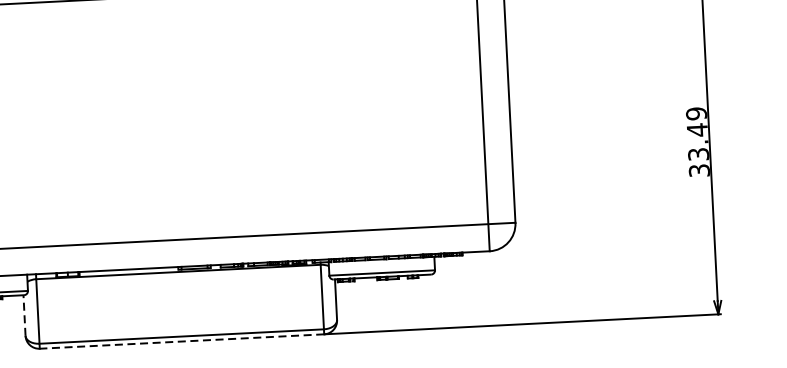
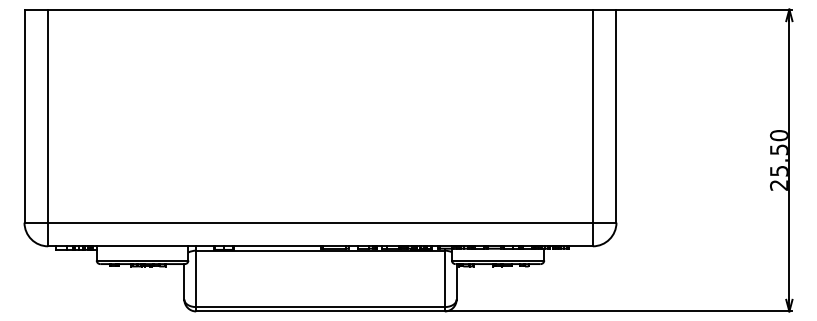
text: (697, 142) -> (778, 160), 33.49 -> 25.50
line: (24, 315) -> (184, 281), dashed -> solid
line: (180, 341) -> (319, 311), dashed -> solid

